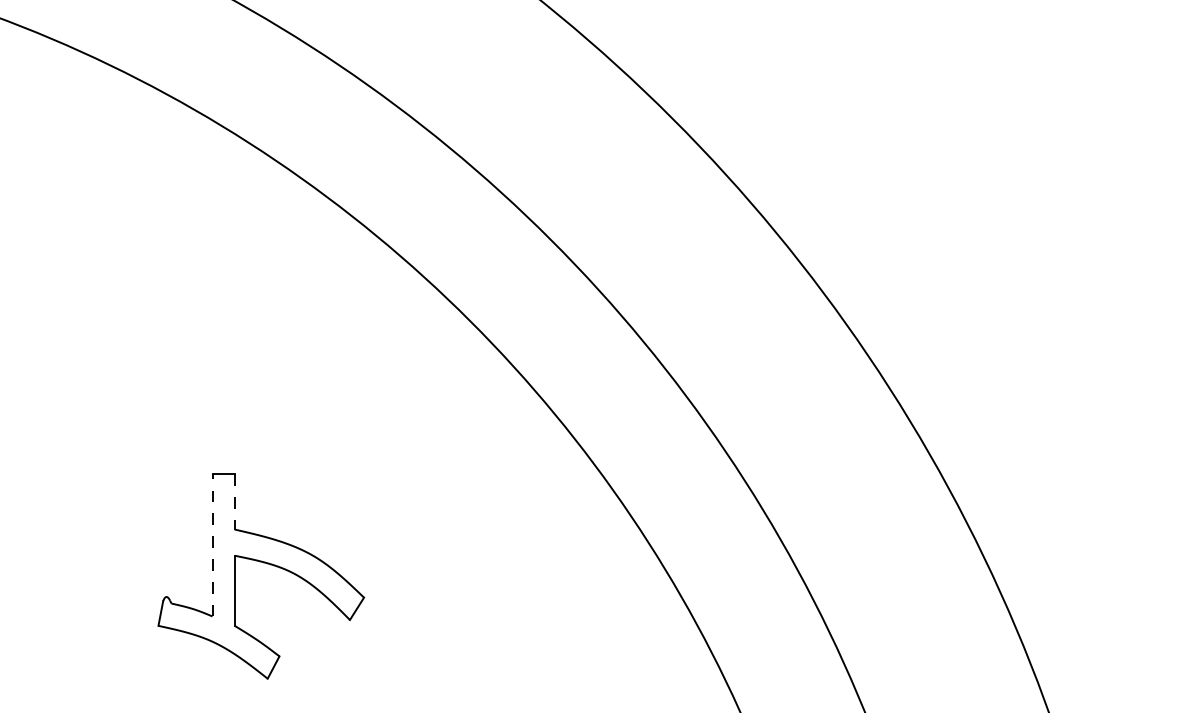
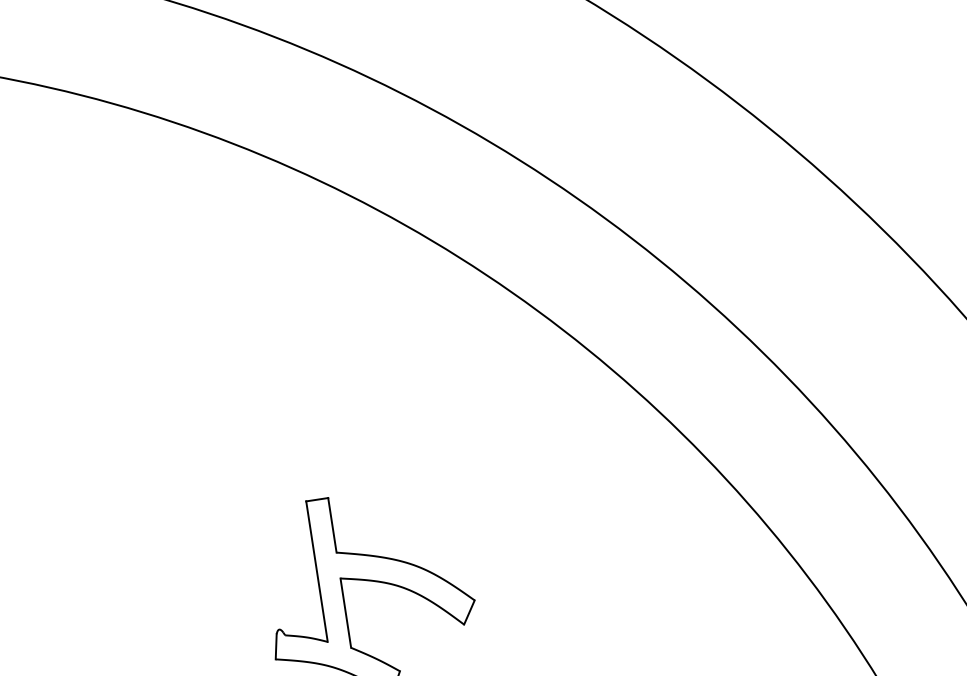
line: (234, 501) -> (332, 524), dashed -> solid
line: (212, 544) -> (316, 570), dashed -> solid

